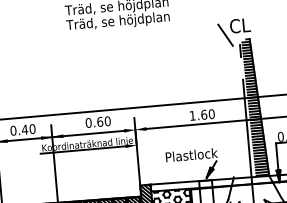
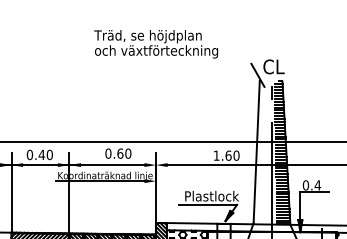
text: (126, 20) -> (156, 51), Träd, se höjdplan -> och växtförteckning
line: (230, 108) -> (256, 151), added
line: (188, 163) -> (208, 204), added

